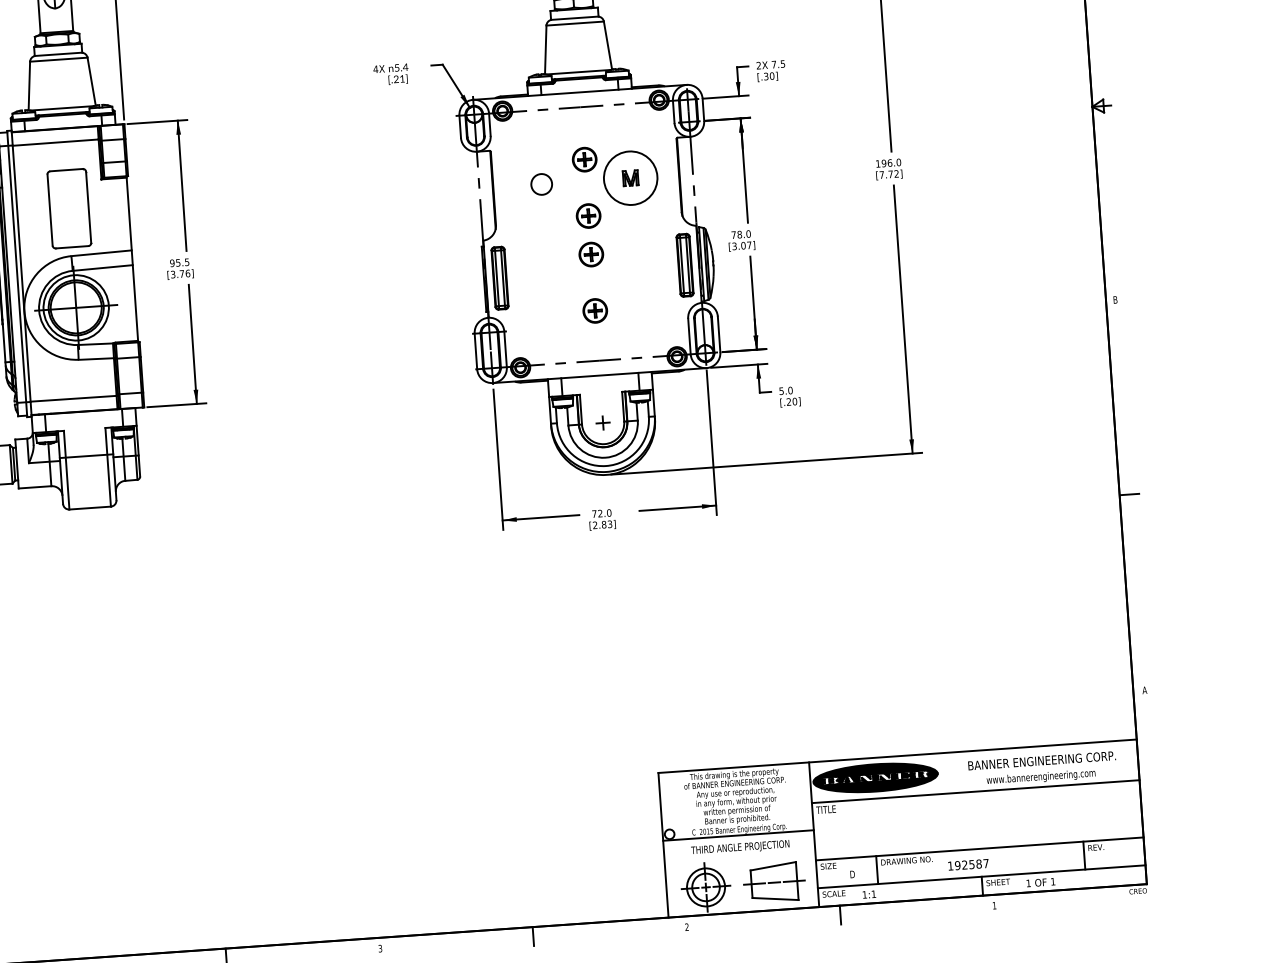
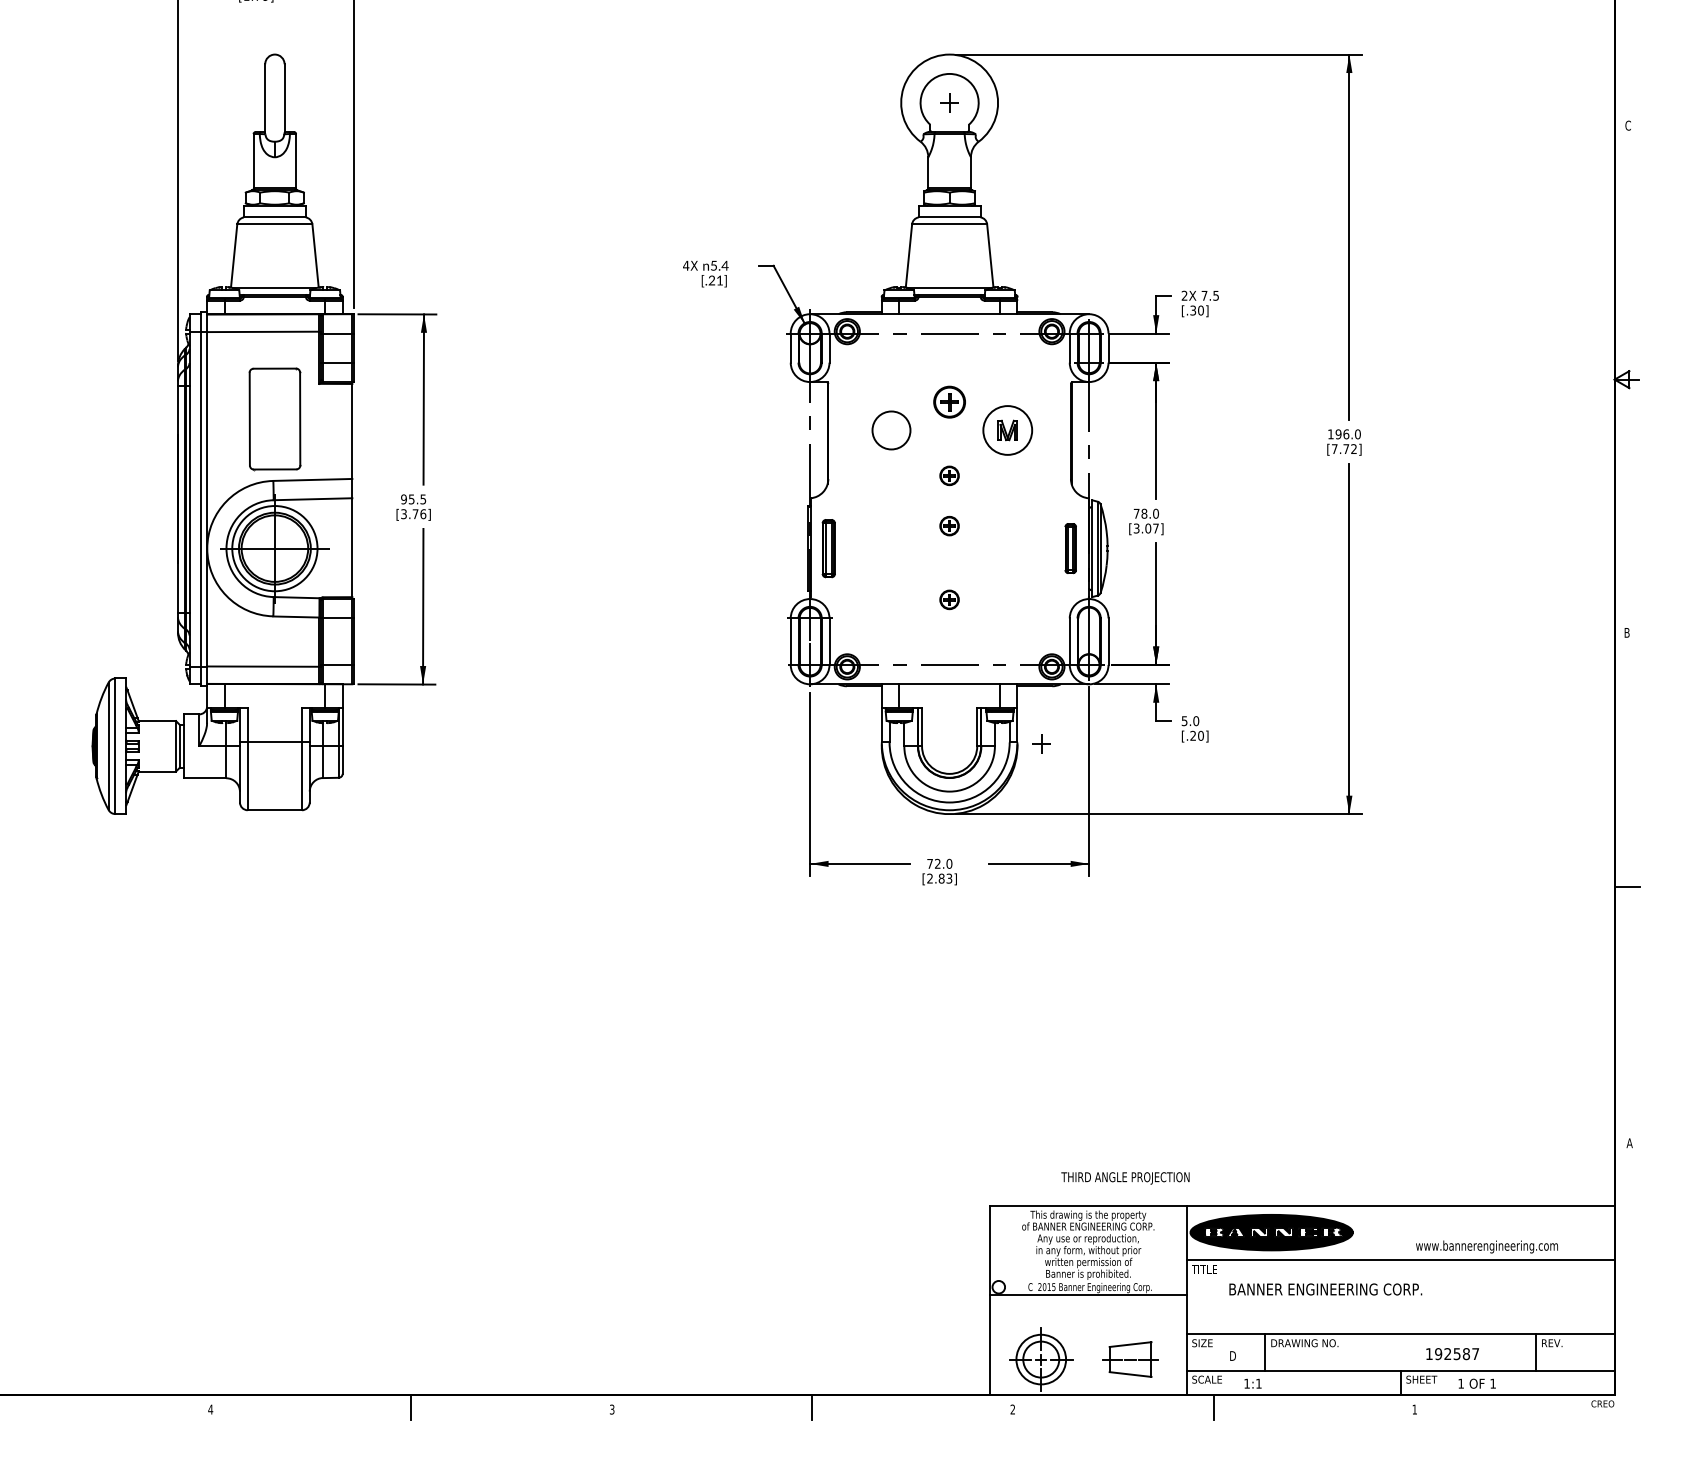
circle: (630, 178) -> (1007, 430), size x0.7
circle: (541, 184) -> (891, 430), size x1.4
part: (588, 215) -> (949, 475), size x0.6
part: (591, 254) -> (949, 525), size x0.6
part: (685, 265) -> (1070, 548), size x0.6
part: (499, 278) -> (828, 548), size x0.7
part: (595, 310) -> (949, 599), size x0.6
part: (602, 422) -> (1041, 743), moved
text: (1041, 760) -> (1325, 1289), moved
text: (740, 848) -> (1125, 1178), moved
text: (968, 865) -> (1452, 1354), moved
part: (774, 882) -> (1130, 1359), size x0.7

